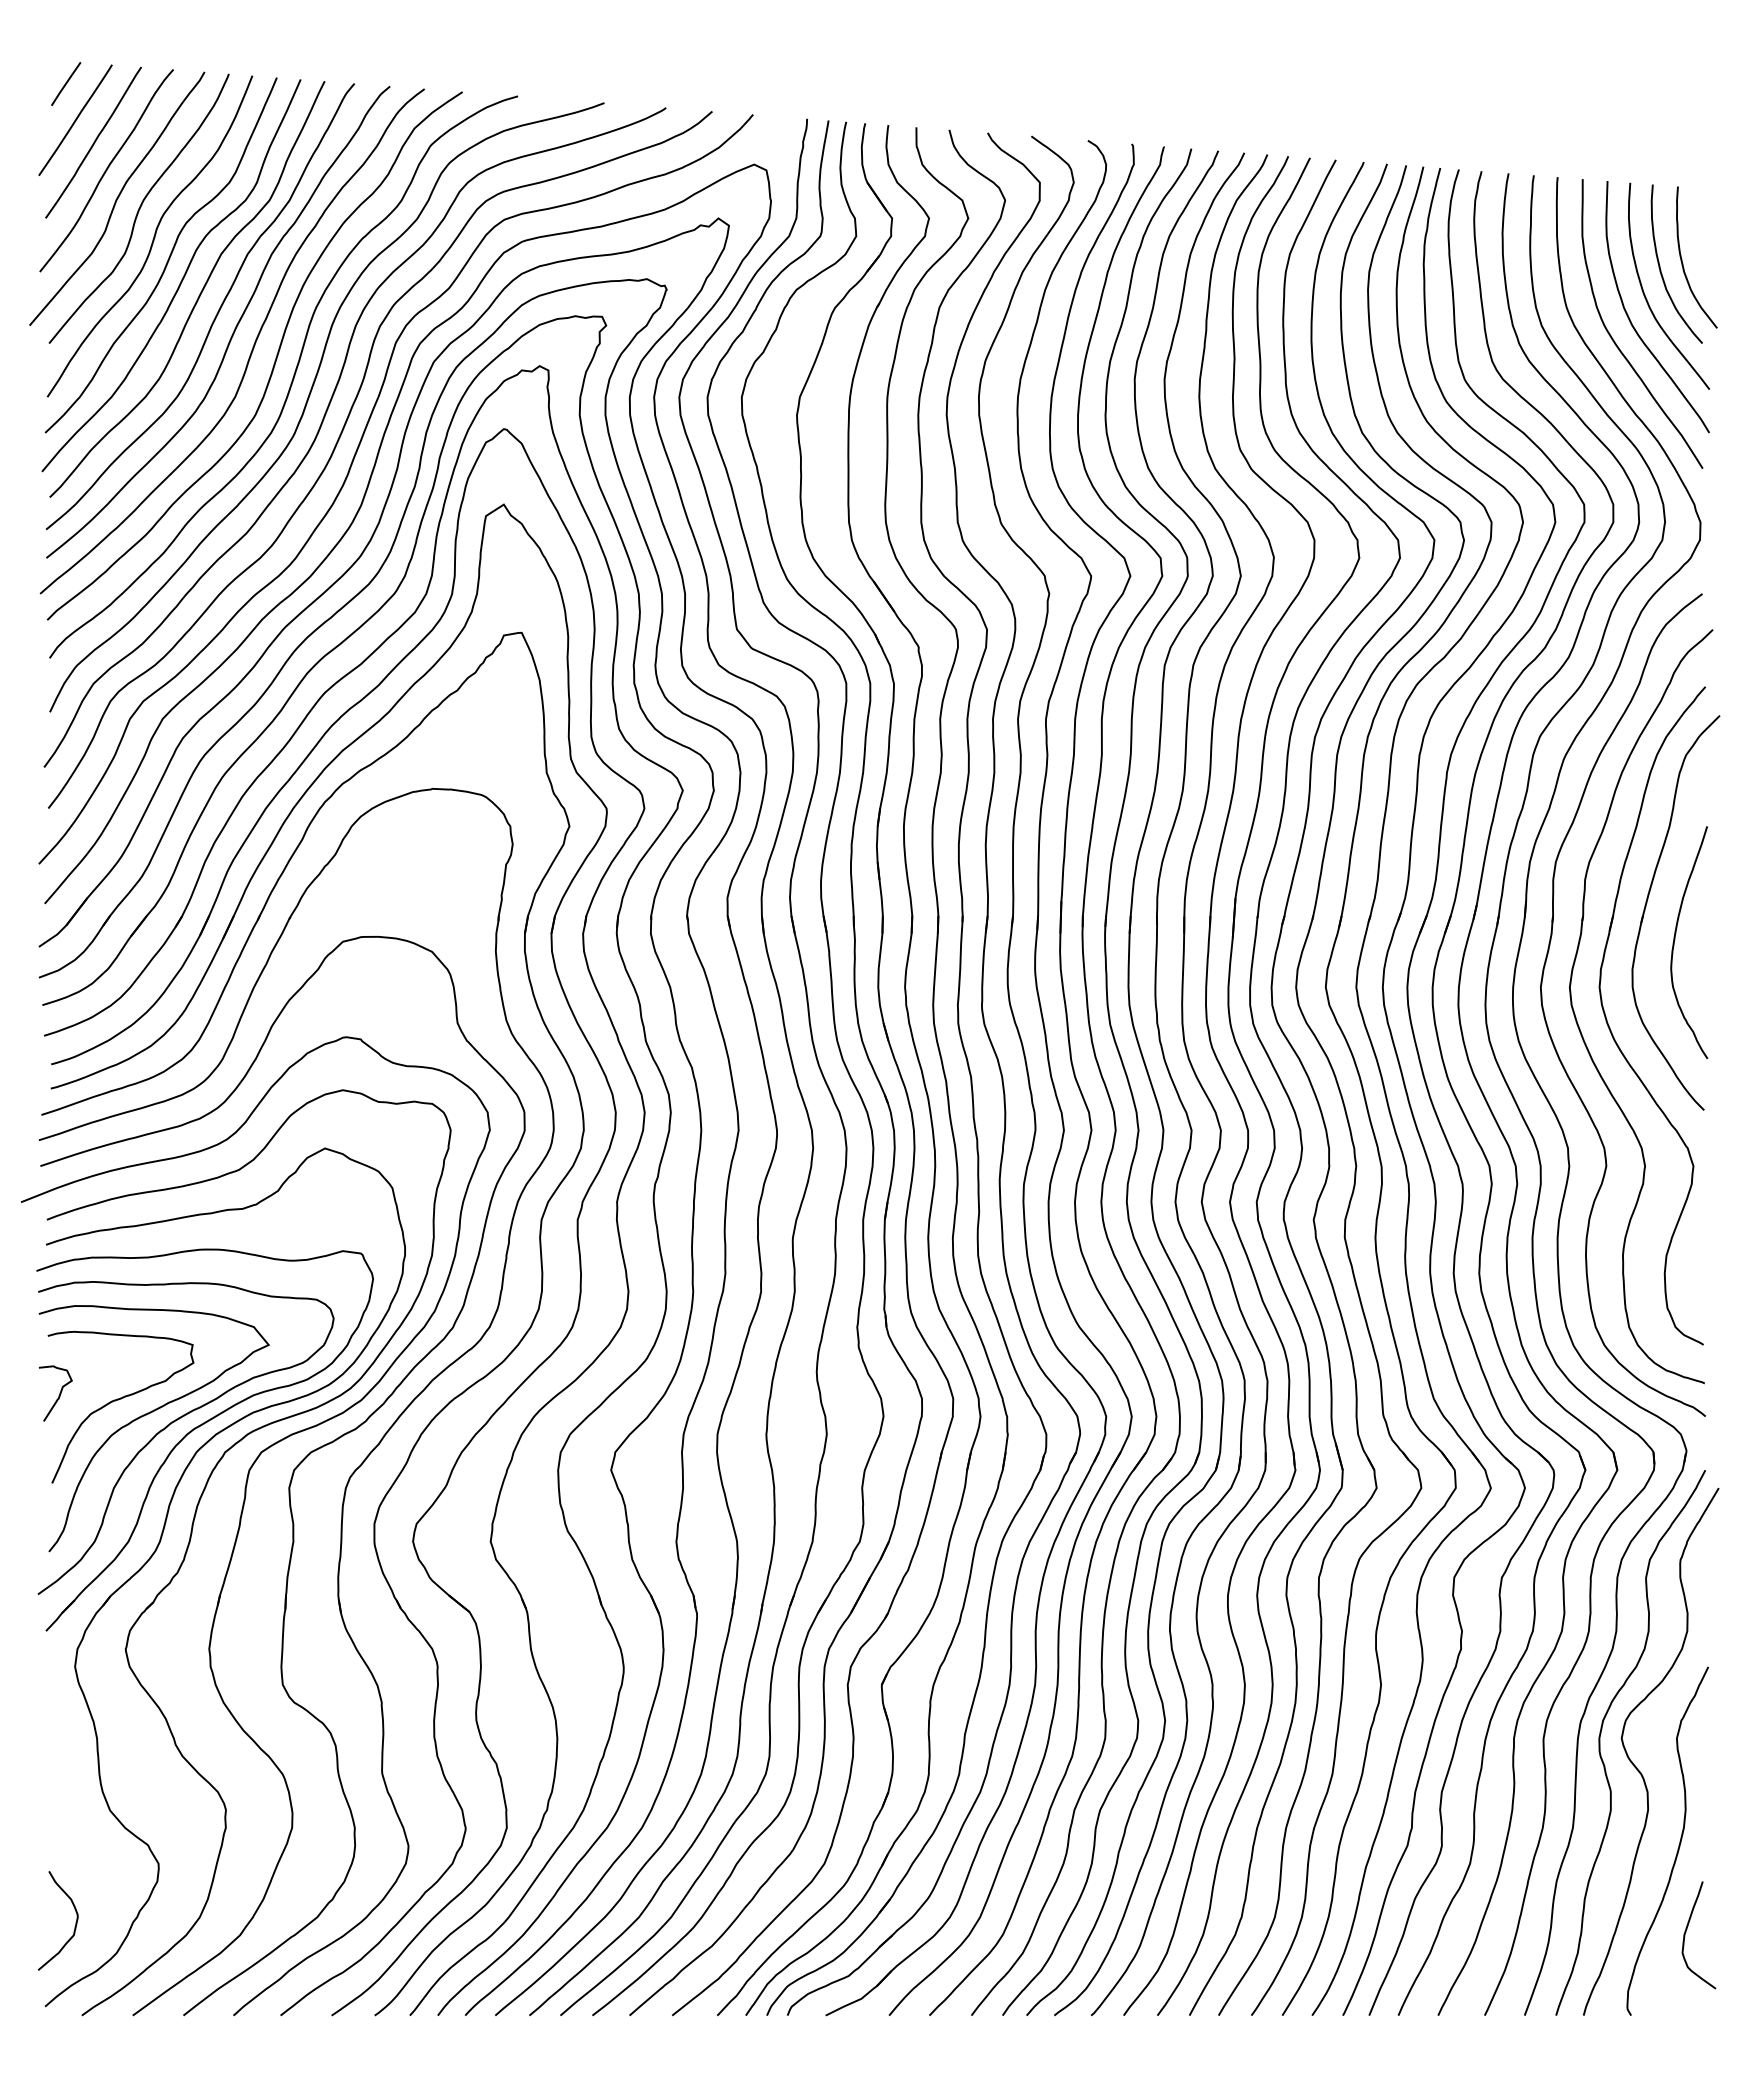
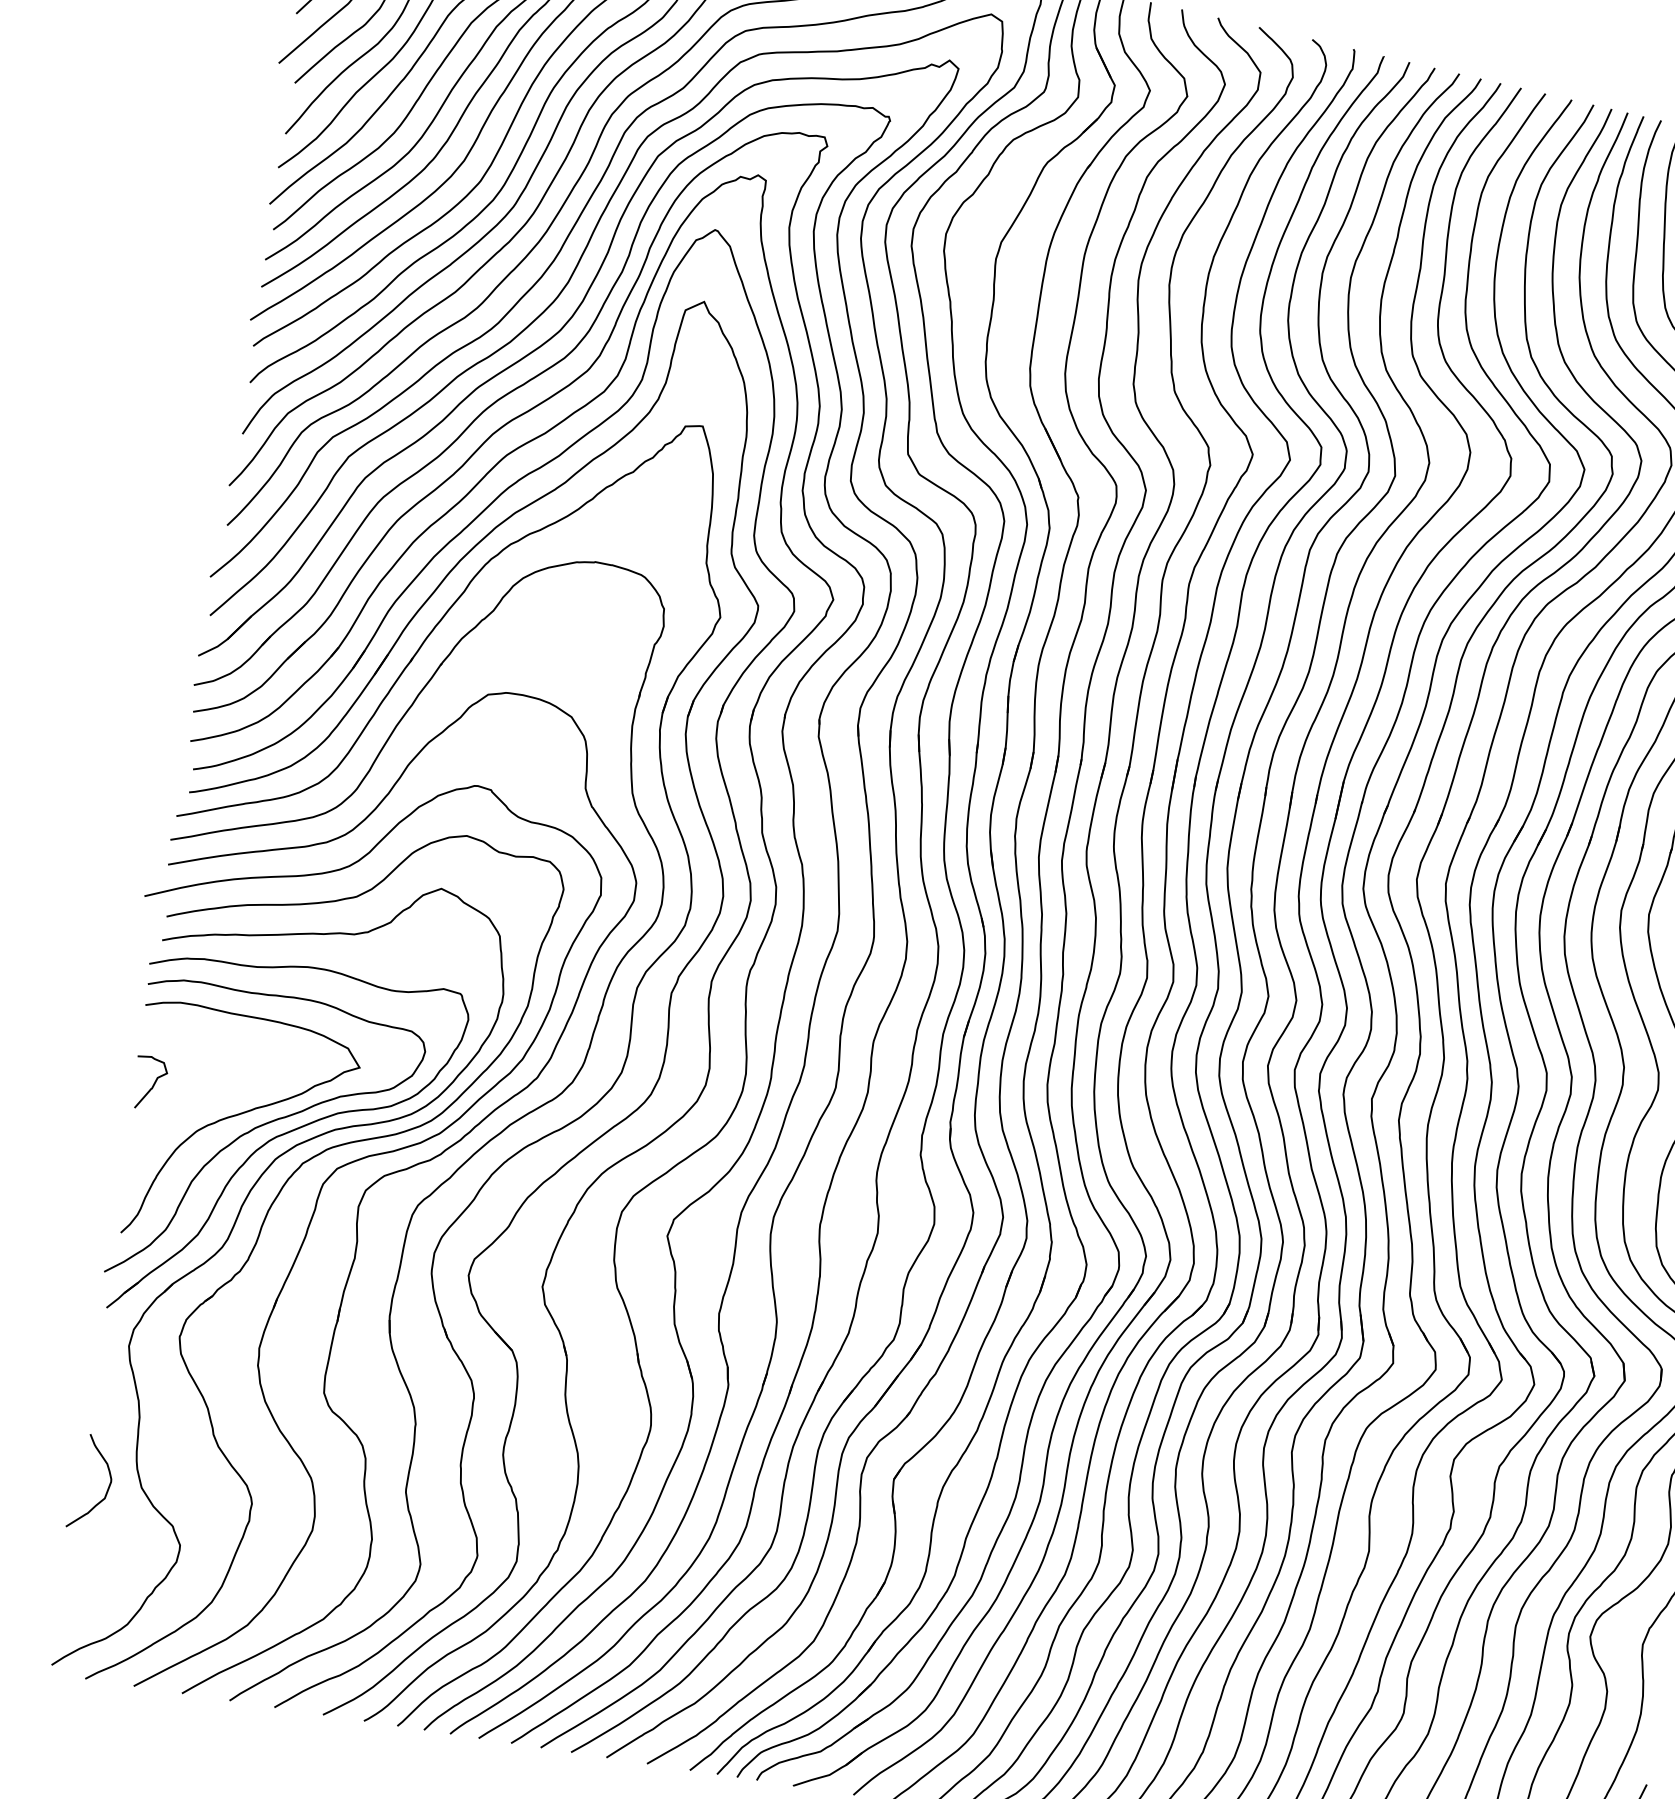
curve: (118, 1400) -> (208, 1098), removed
curve: (74, 1926) -> (106, 1490), moved

